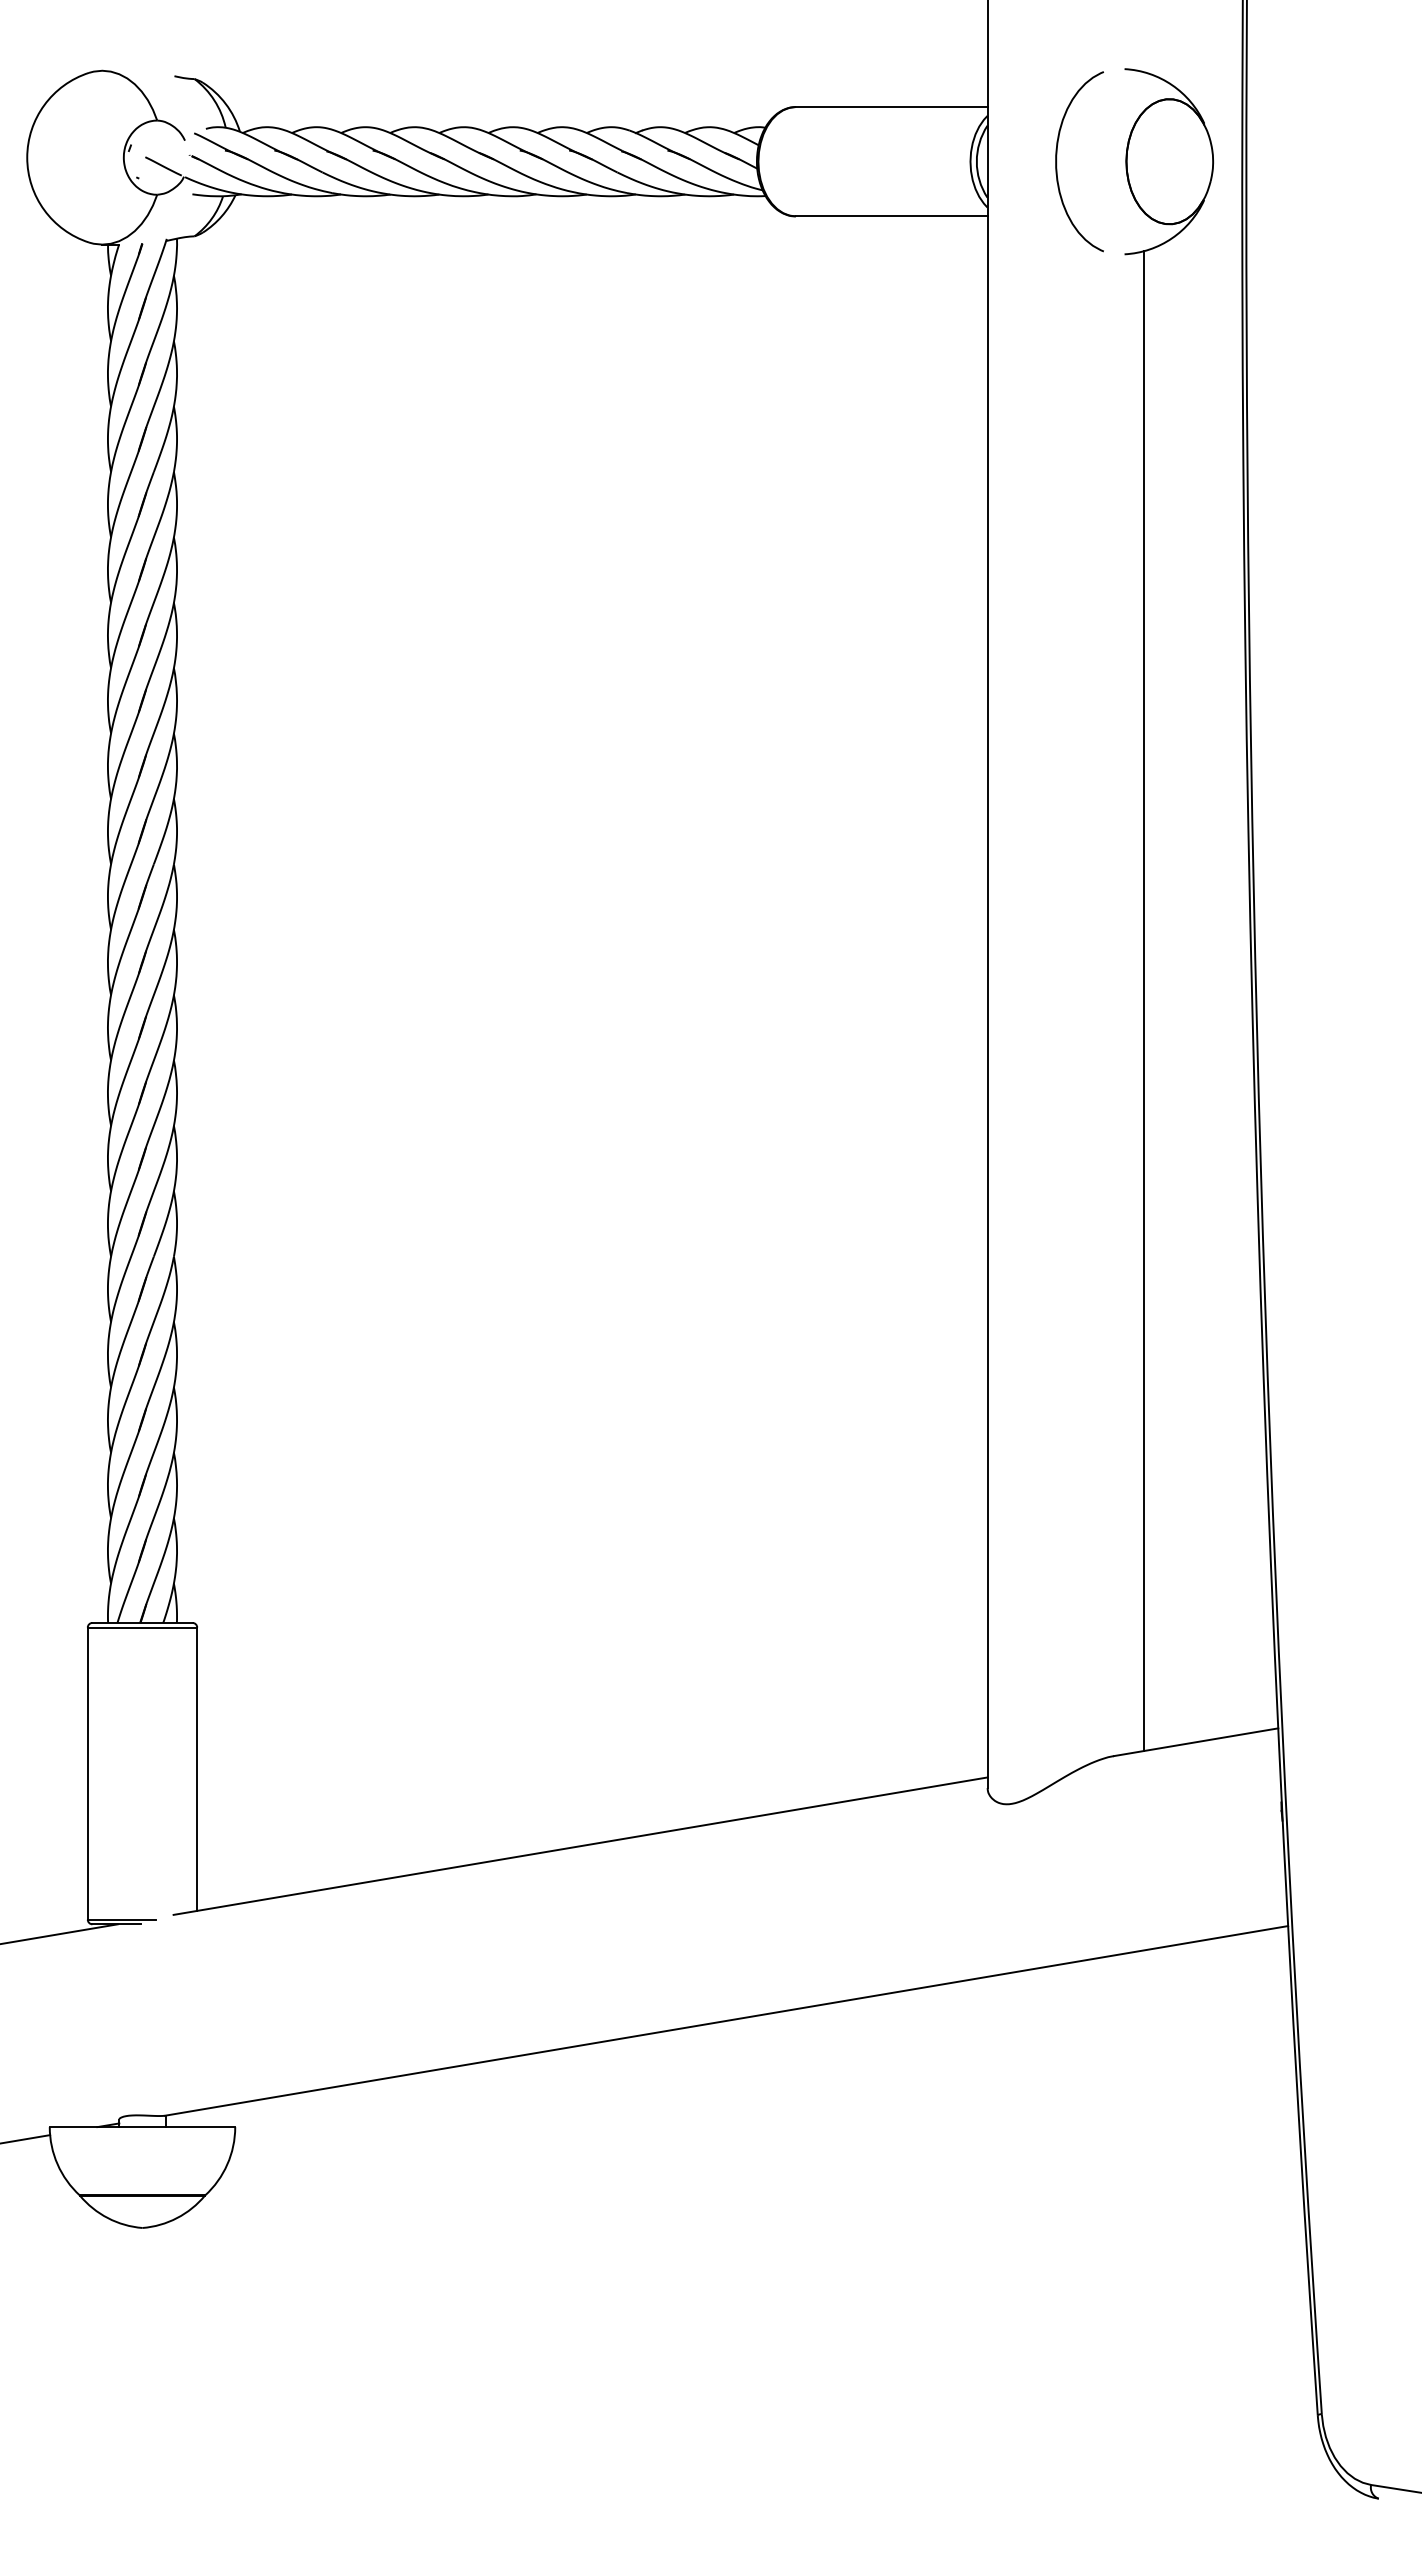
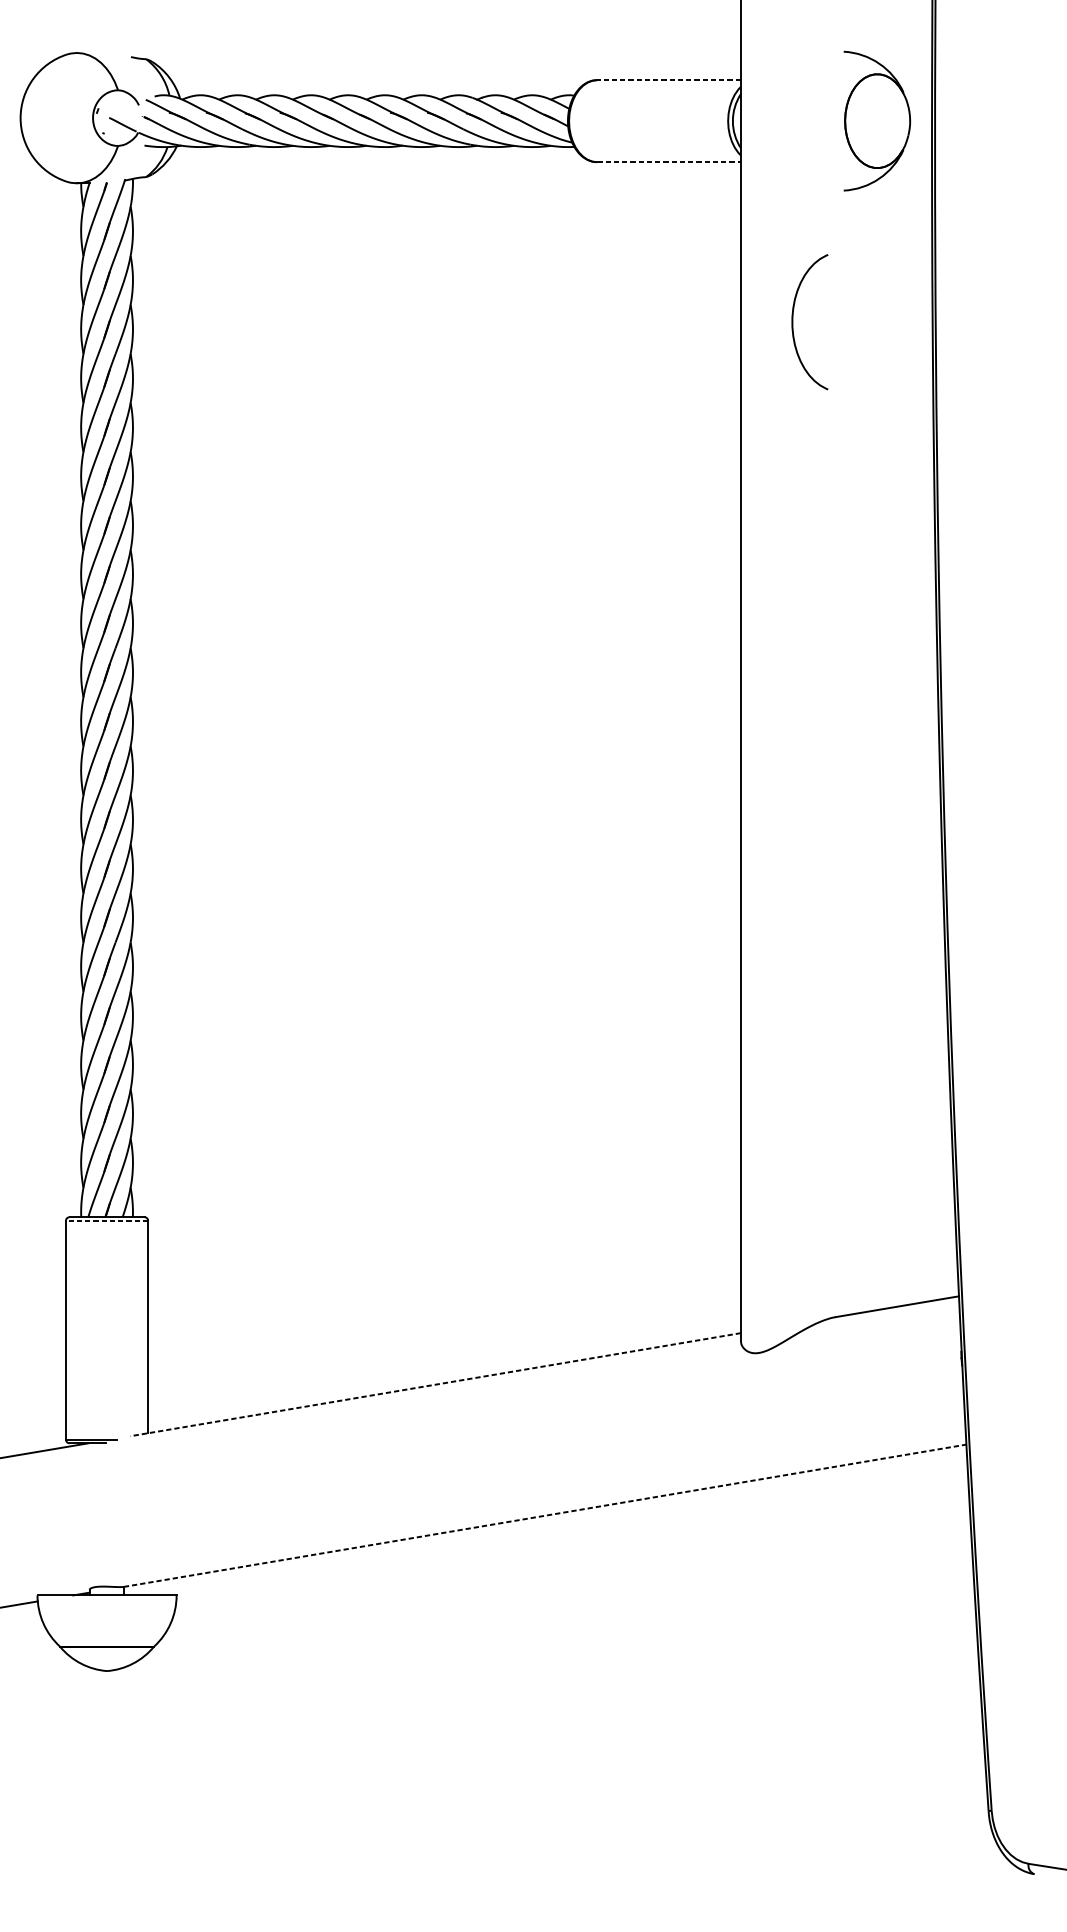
line: (891, 107) -> (668, 80), solid -> dashed
curve: (1057, 161) -> (793, 322), moved
line: (891, 216) -> (668, 162), solid -> dashed
line: (1143, 1001) -> (857, 751), removed
line: (142, 1627) -> (107, 1220), solid -> dashed
line: (580, 1846) -> (435, 1384), solid -> dashed
line: (726, 2020) -> (545, 1515), solid -> dashed

